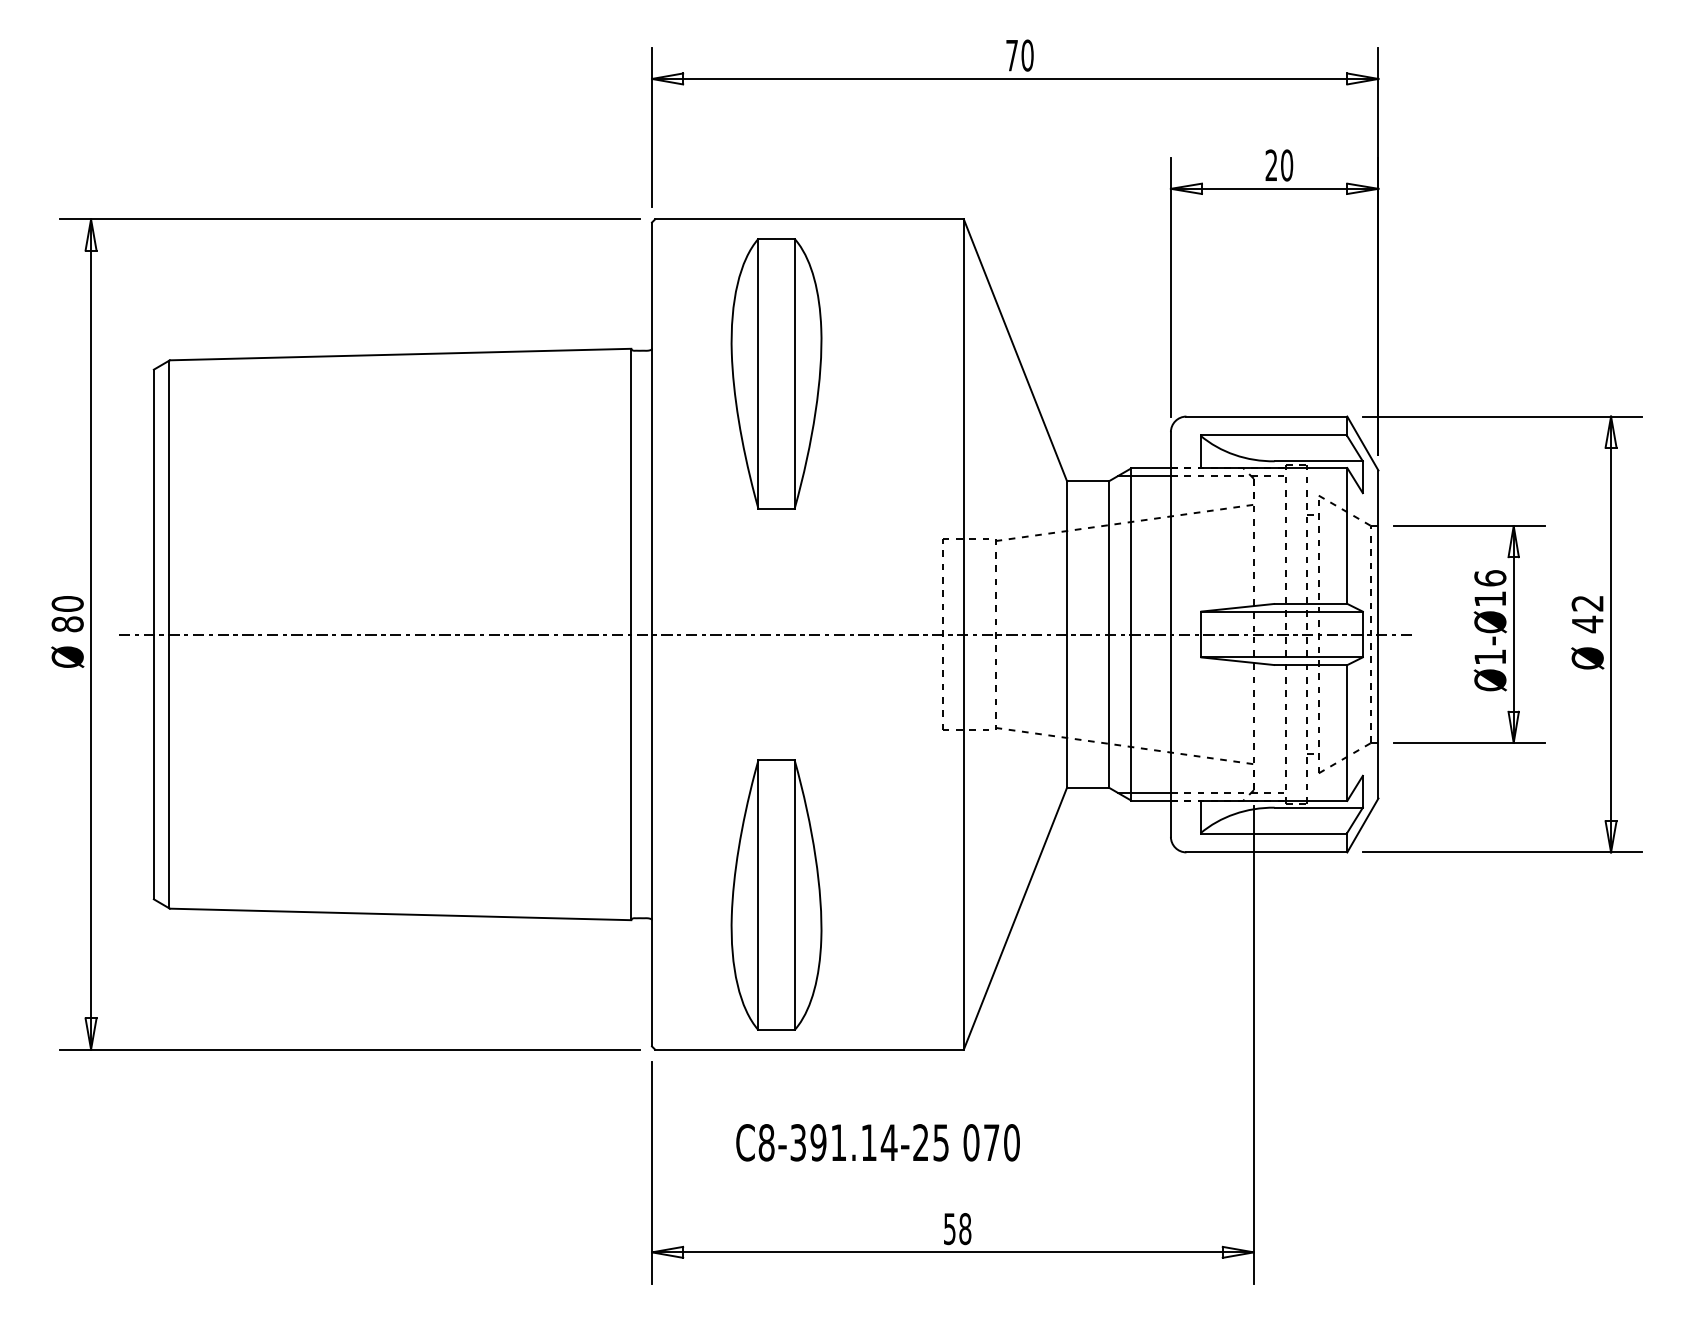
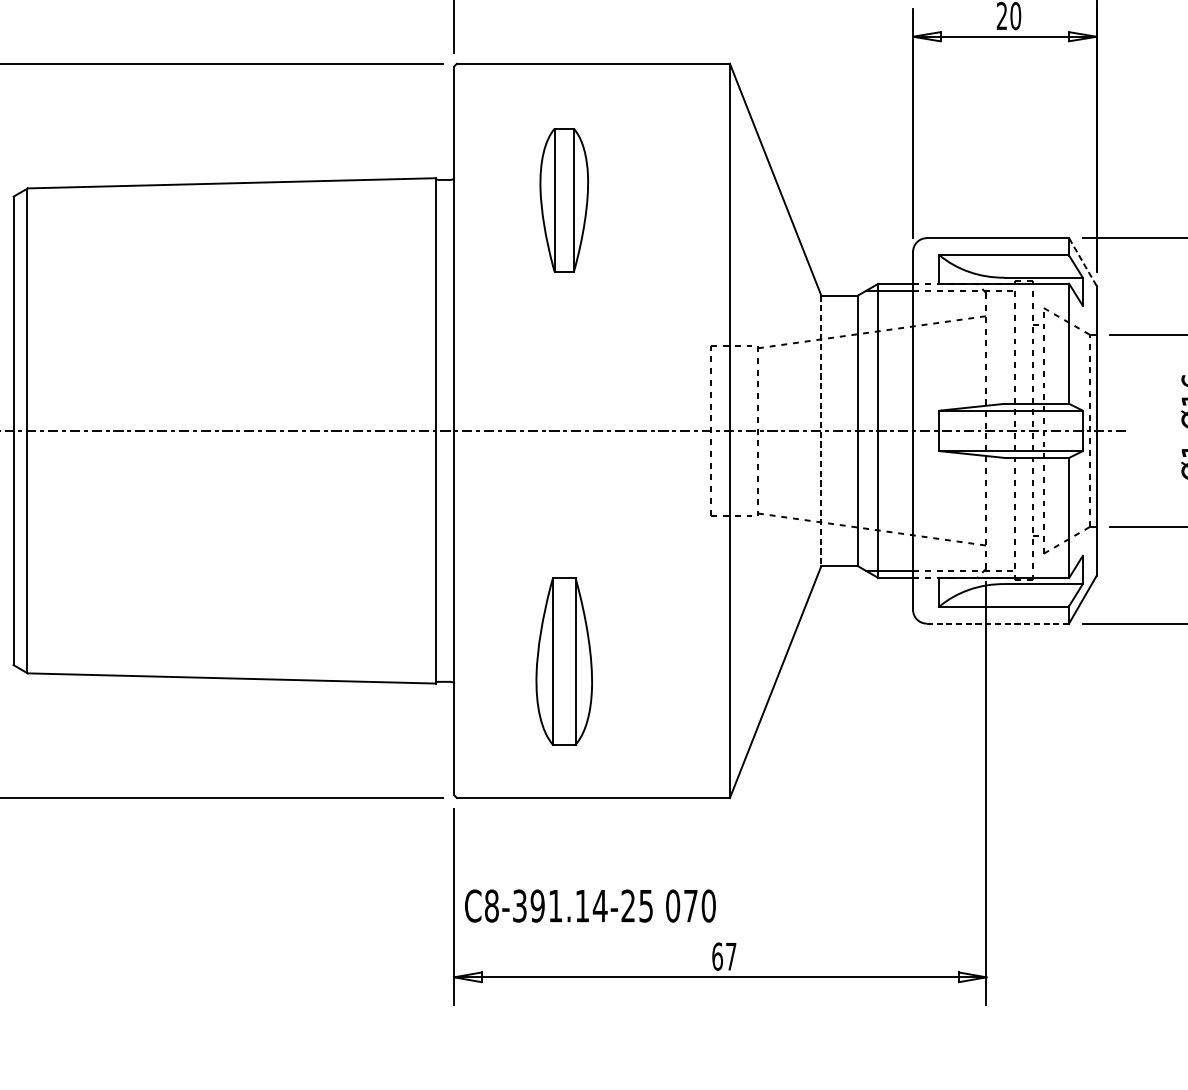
part: (776, 373) -> (564, 200), size x0.6
line: (1362, 443) -> (1082, 261), solid -> dashed
line: (1067, 635) -> (821, 431), solid -> dashed
line: (1267, 852) -> (998, 623), solid -> dashed
part: (776, 894) -> (564, 660), size x0.7
text: (877, 1142) -> (589, 905), moved
text: (957, 1229) -> (724, 957), 58 -> 67

